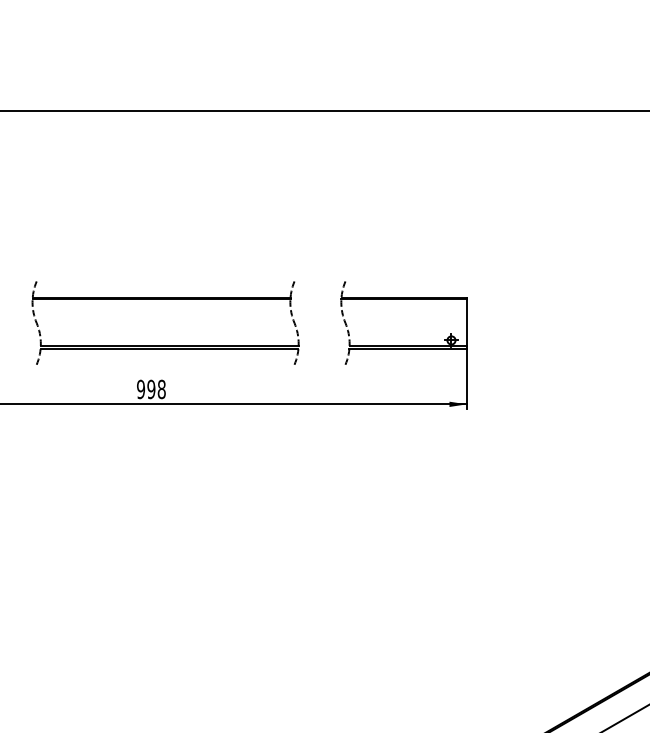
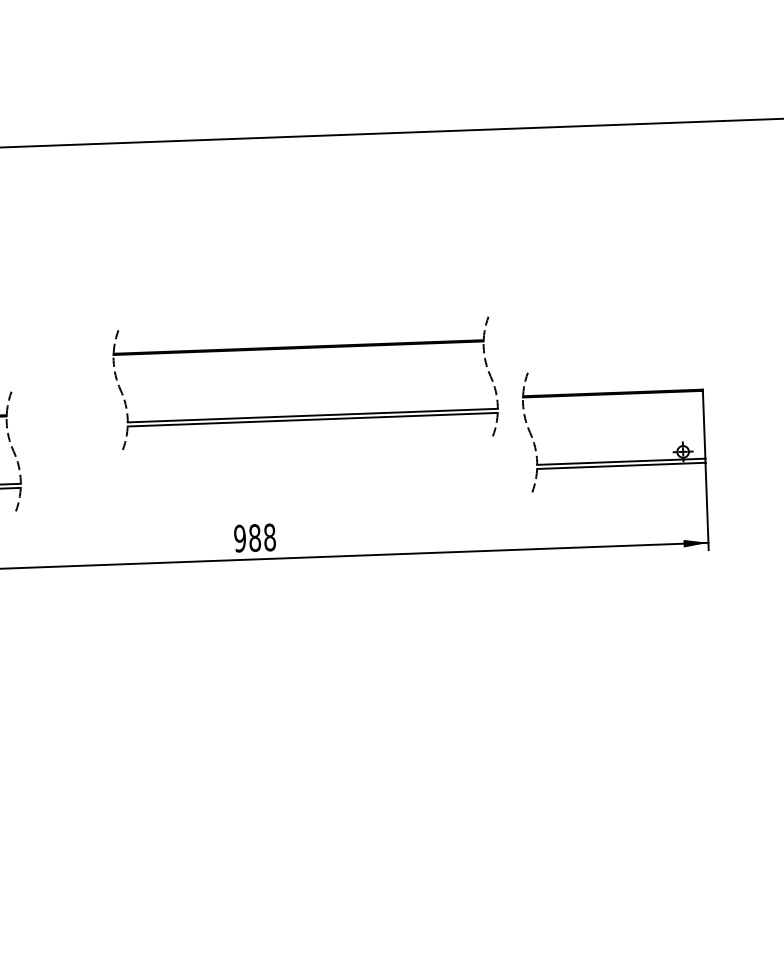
part: (165, 299) -> (304, 349), moved
text: (151, 389) -> (255, 538), 998 -> 988

